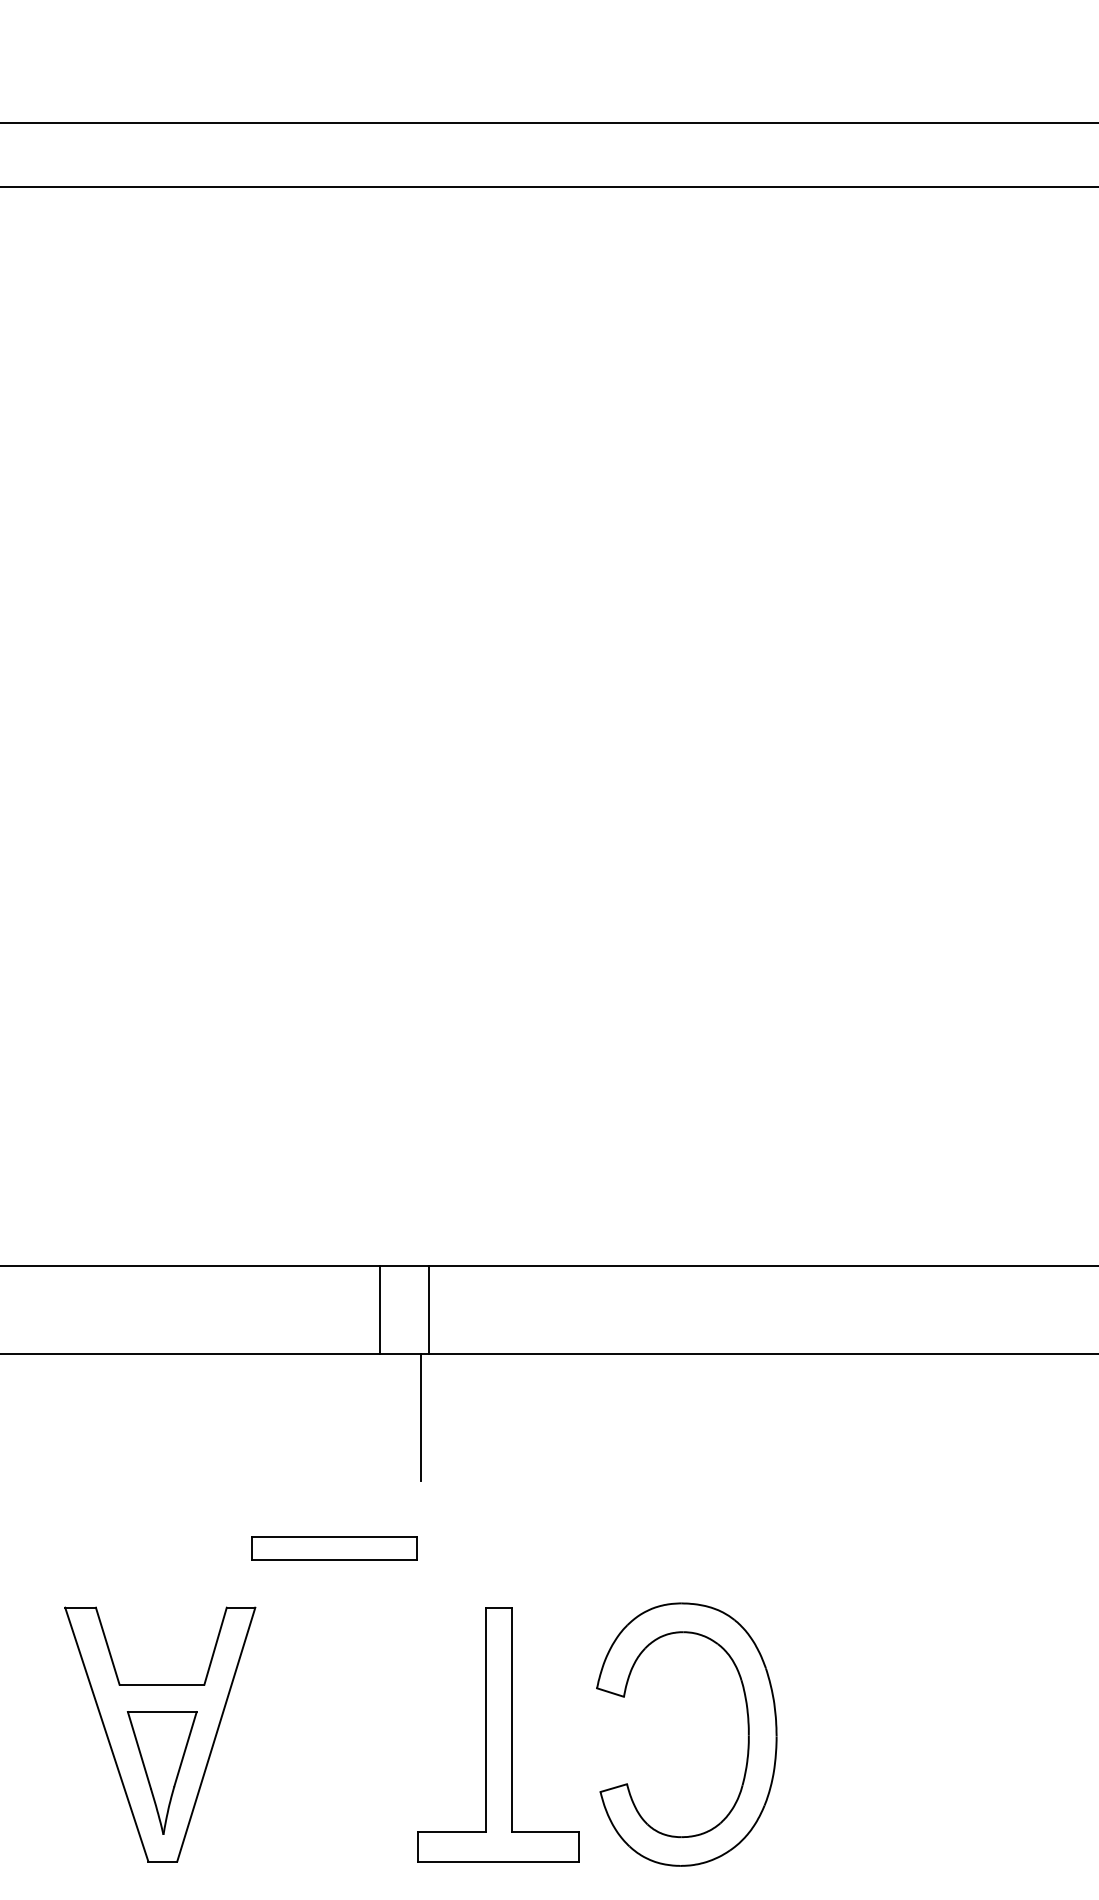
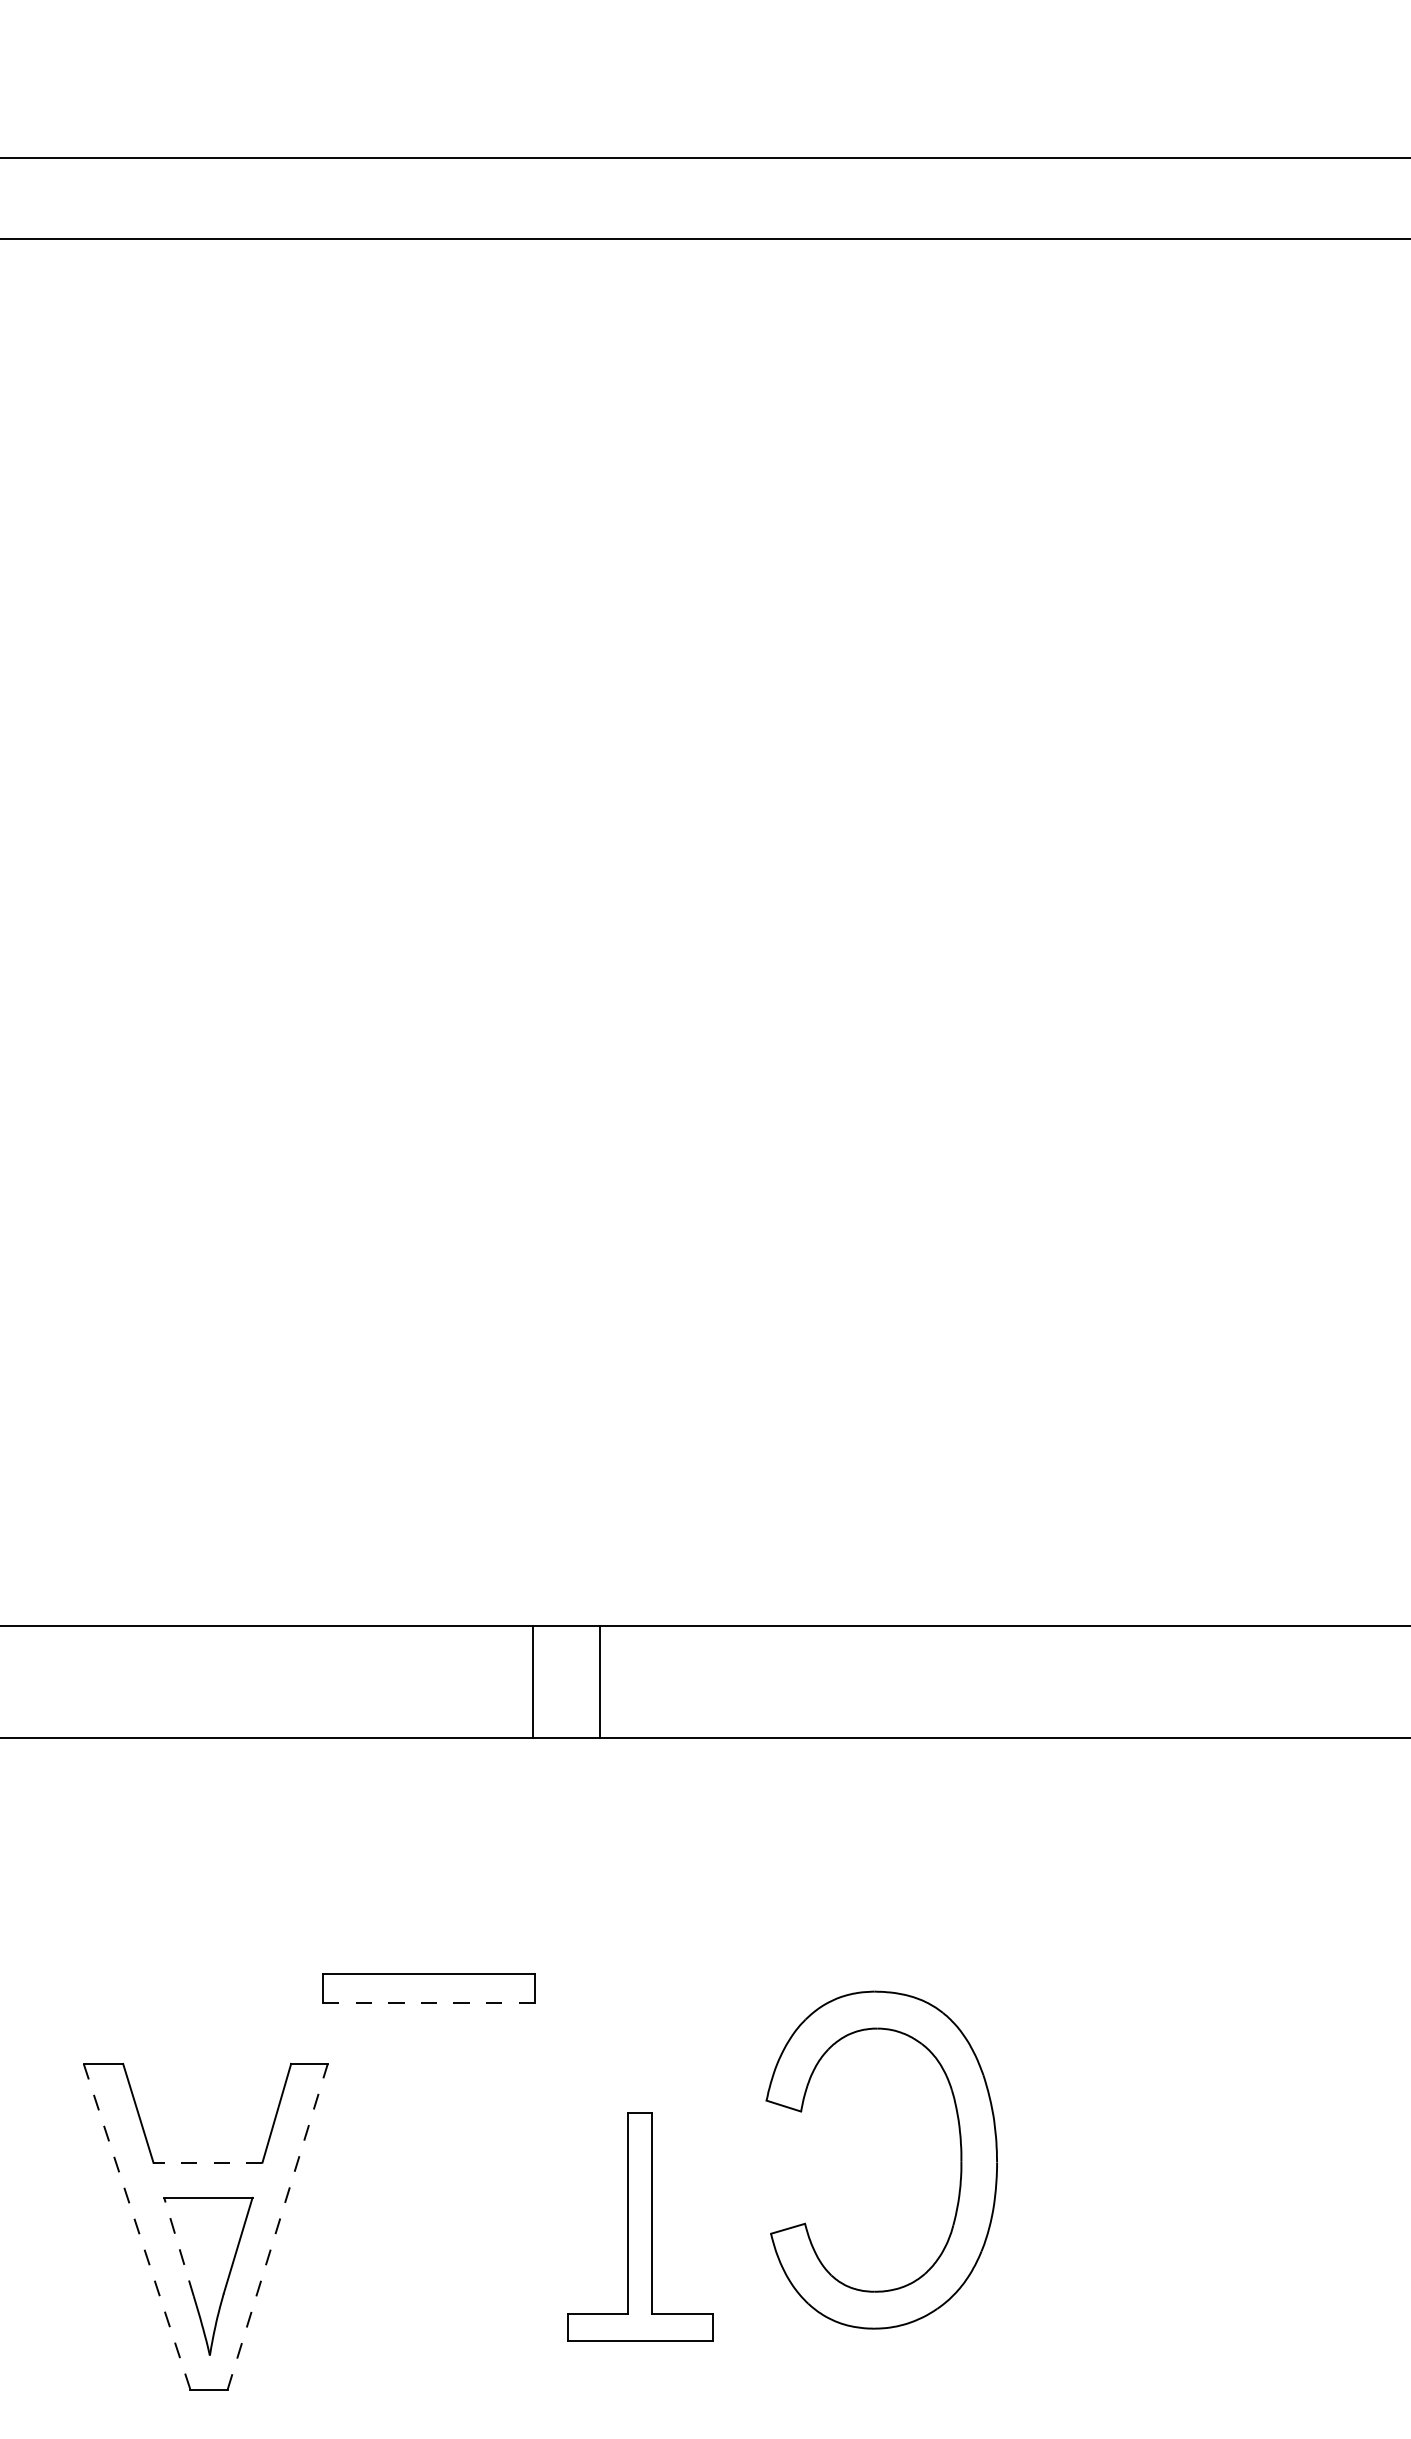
line: (380, 1309) -> (533, 1681), moved
line: (428, 1309) -> (600, 1681), moved
line: (420, 1416) -> (539, 1818), removed
line: (334, 1559) -> (429, 2002), solid -> dashed
line: (161, 1684) -> (207, 2162), solid -> dashed
line: (106, 1734) -> (136, 2226), solid -> dashed
line: (216, 1734) -> (277, 2226), solid -> dashed
part: (498, 1734) -> (640, 2226), size x0.7
part: (747, 1734) -> (959, 2159), moved
line: (139, 1750) -> (179, 2247), solid -> dashed

